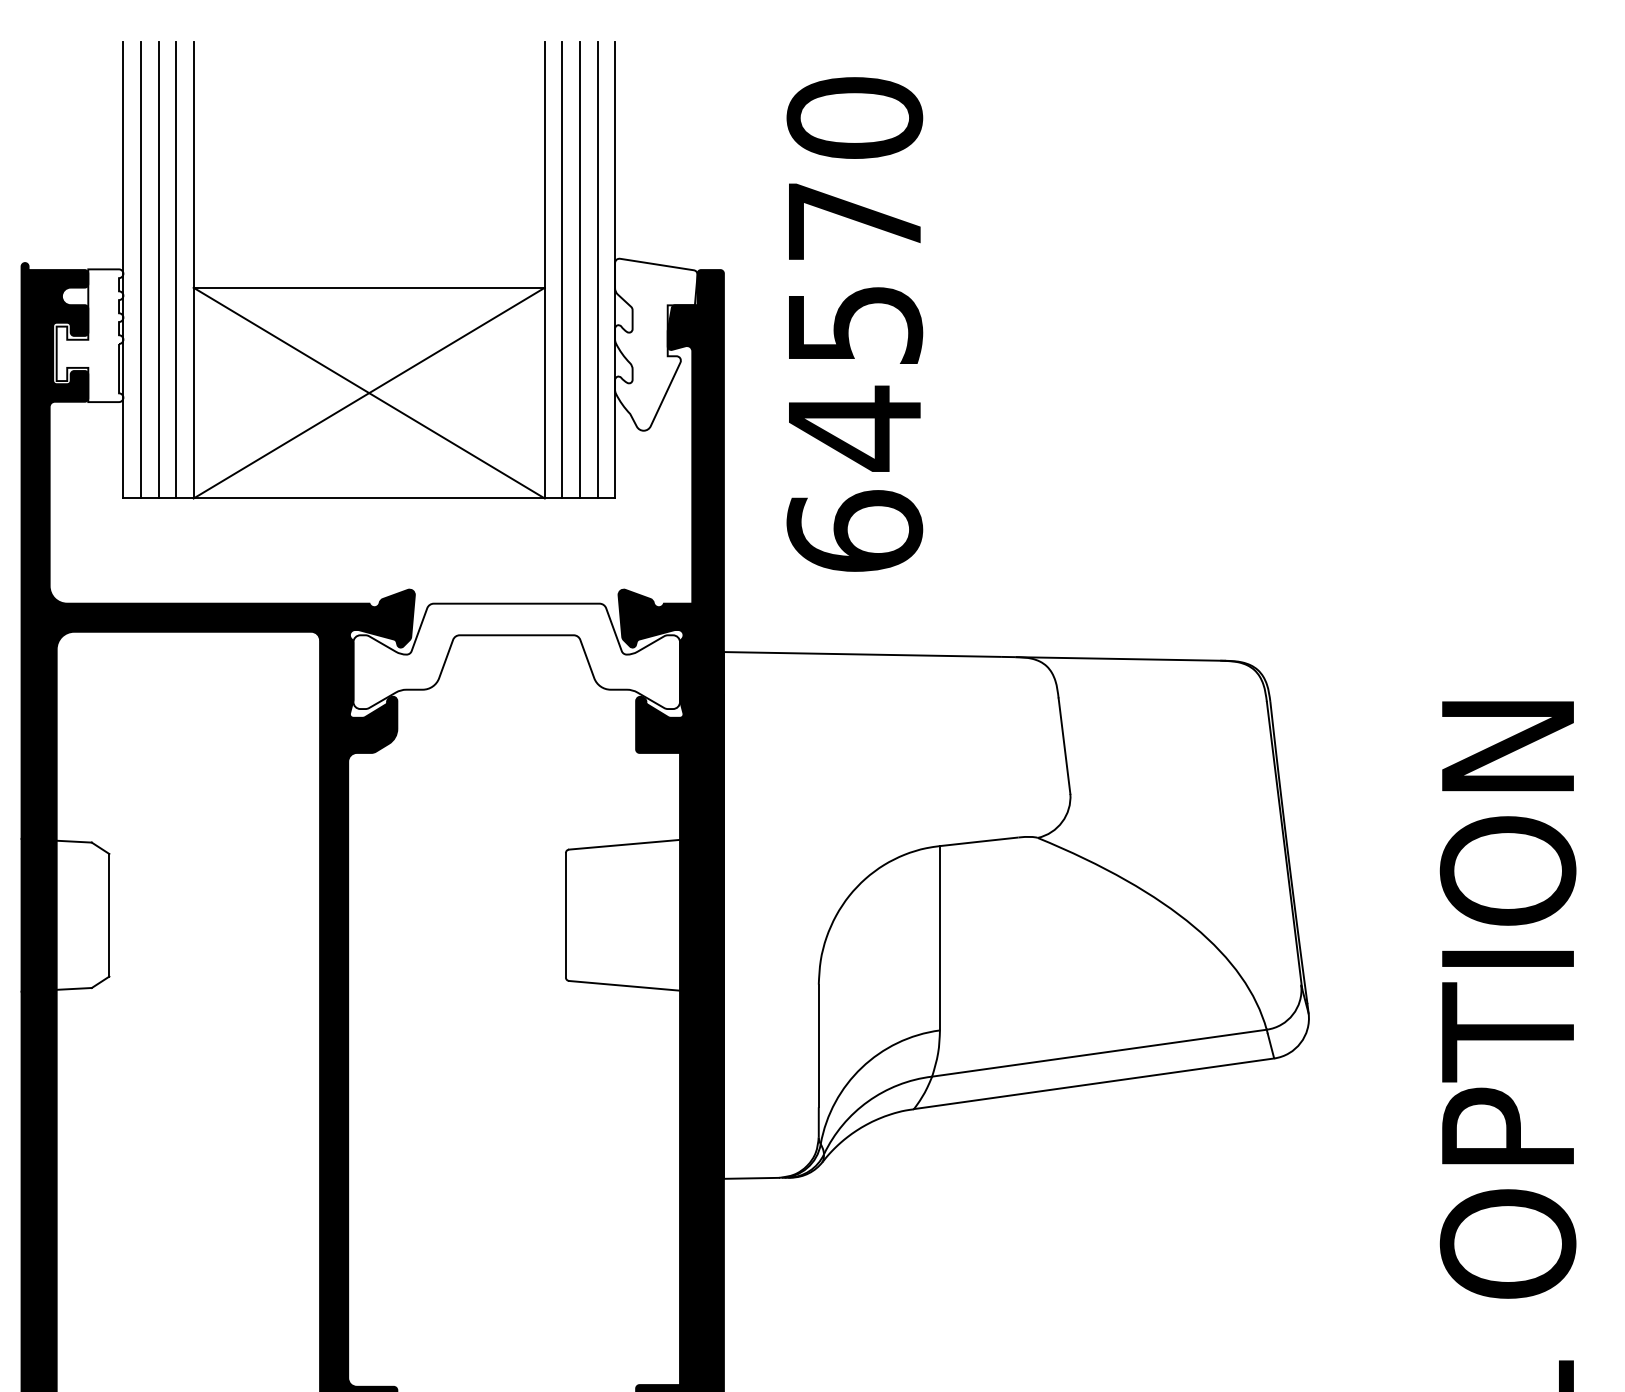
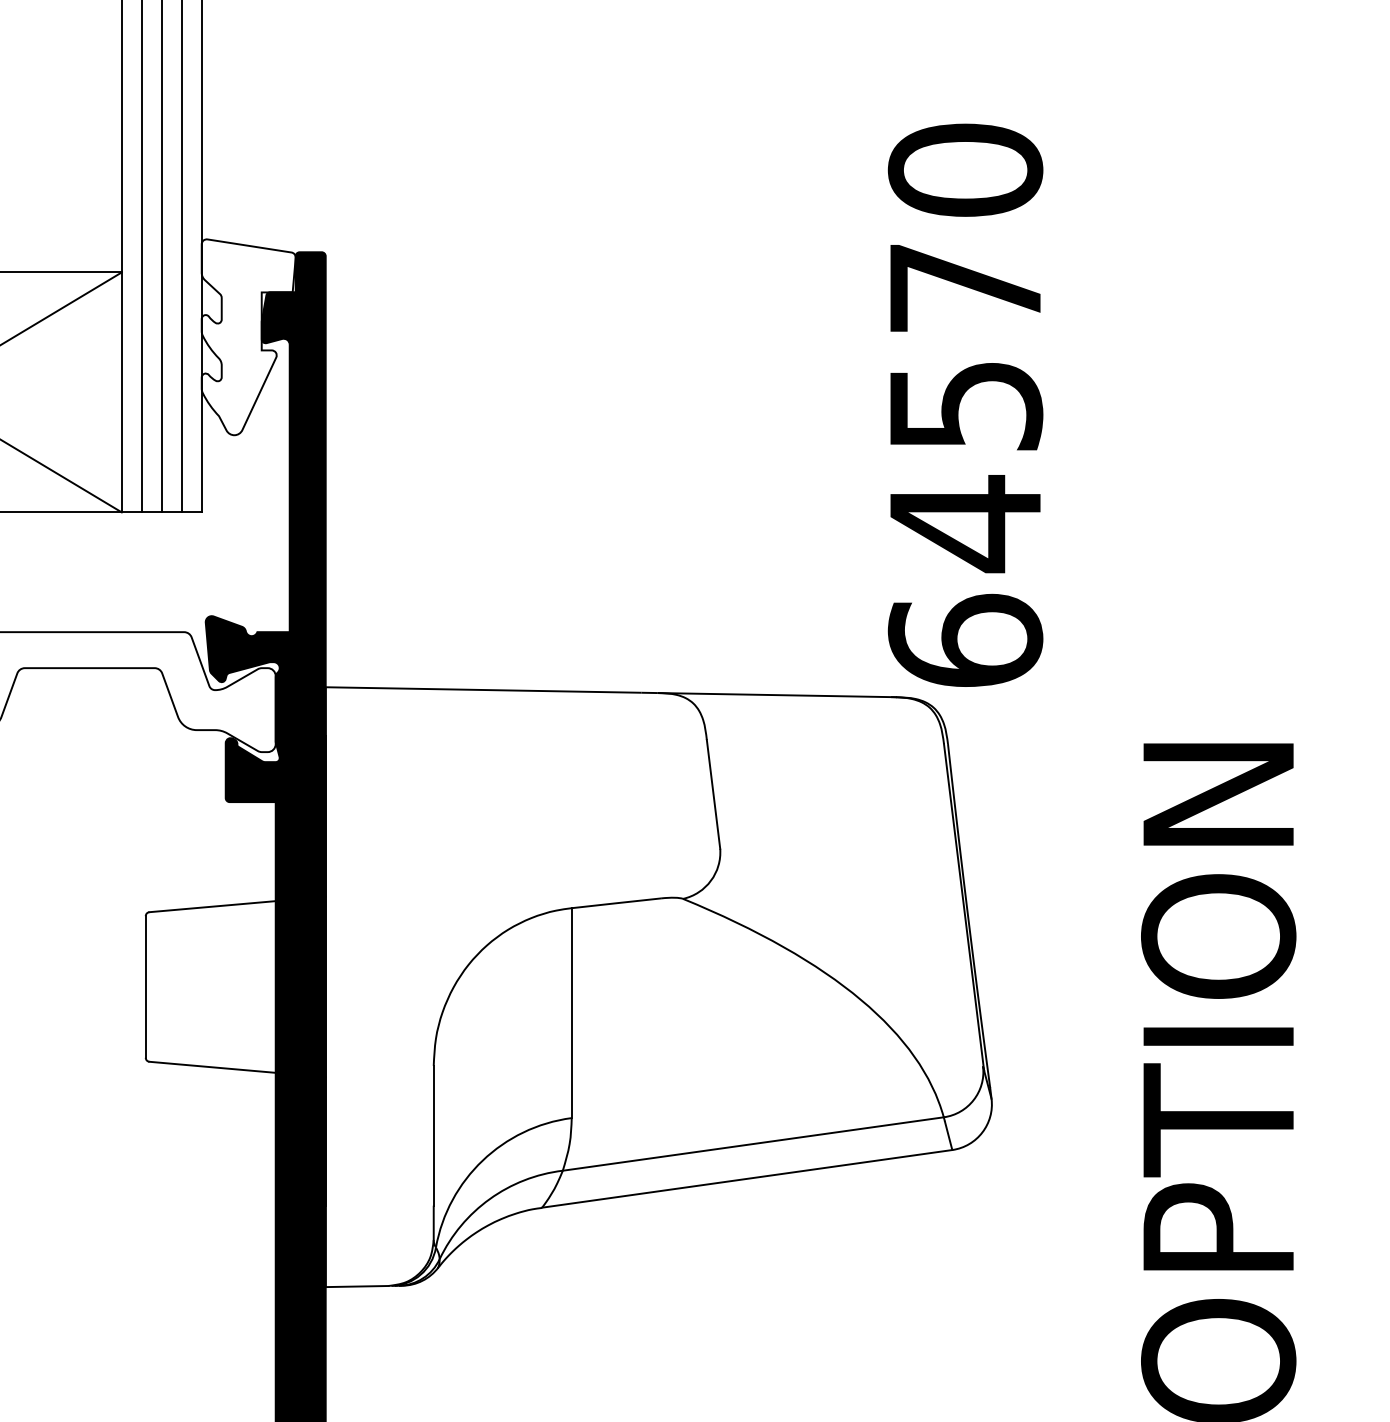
text: (854, 324) -> (965, 405), moved

